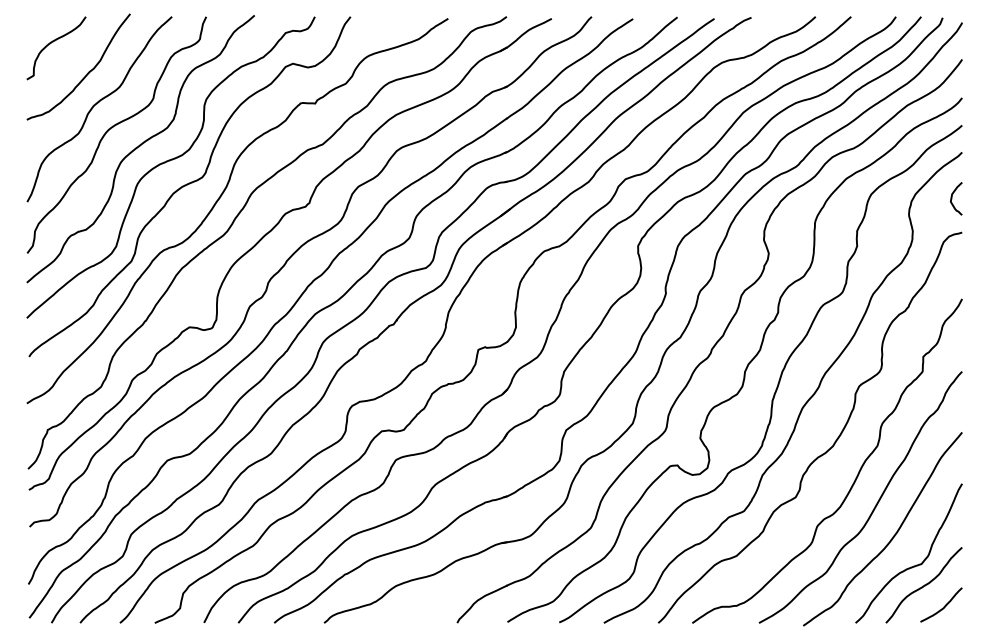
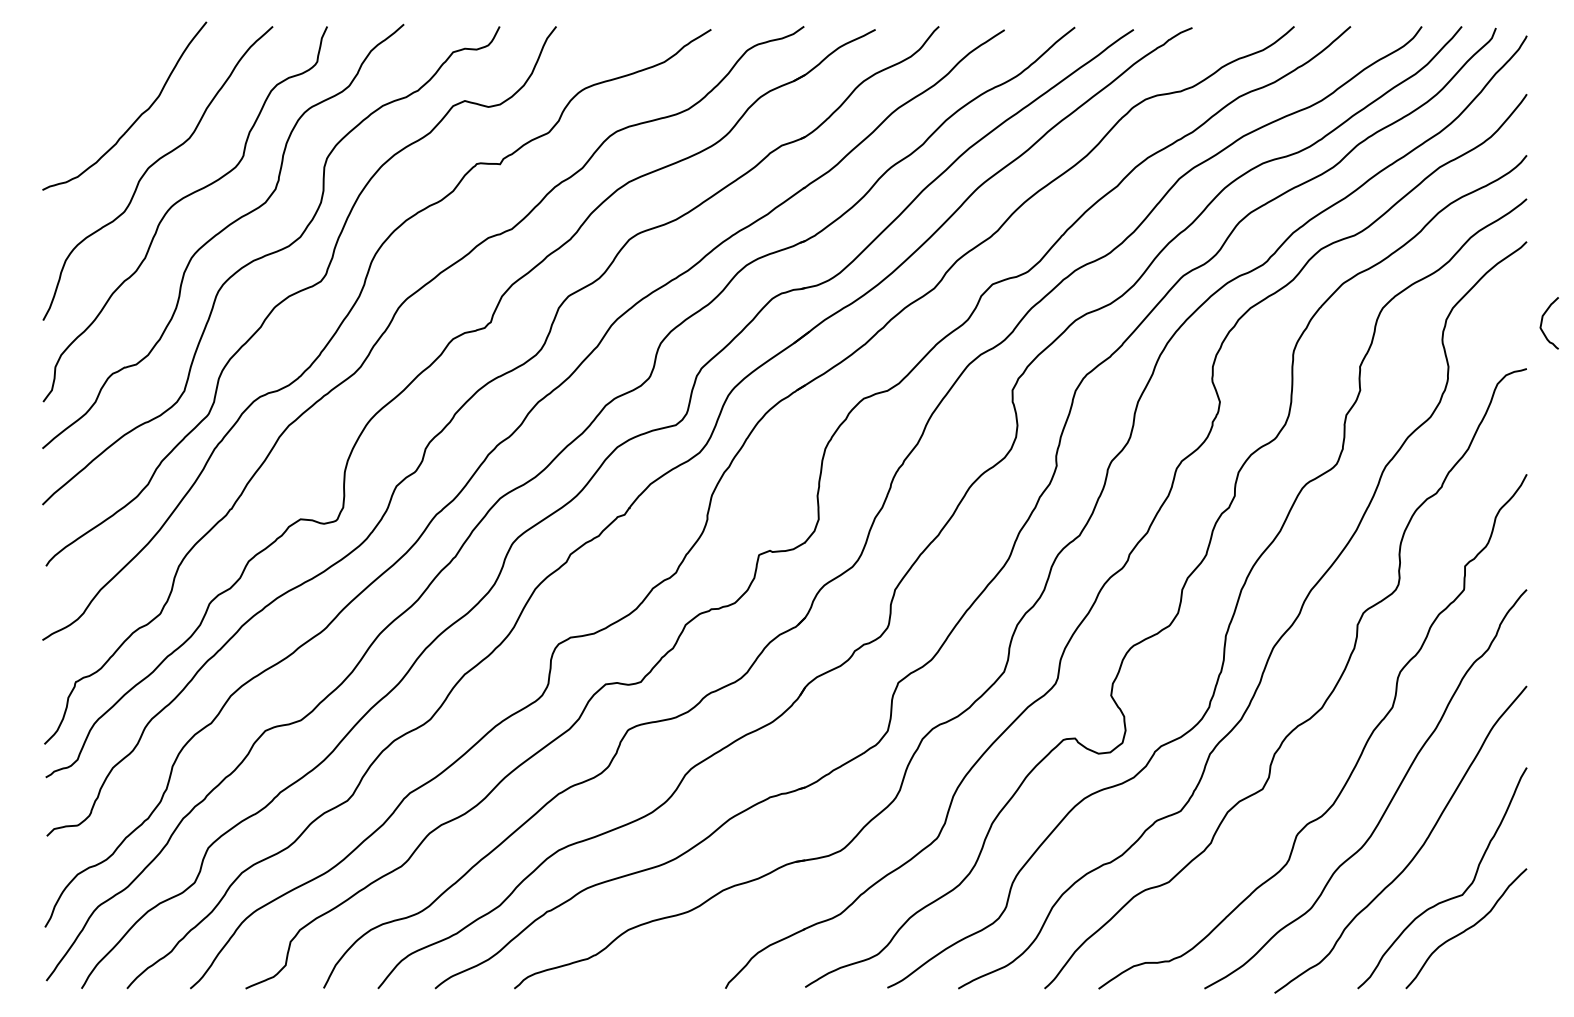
curve: (53, 42) -> (84, 67), removed
curve: (952, 198) -> (1543, 322), moved
curve: (943, 606) -> (1497, 962), removed

